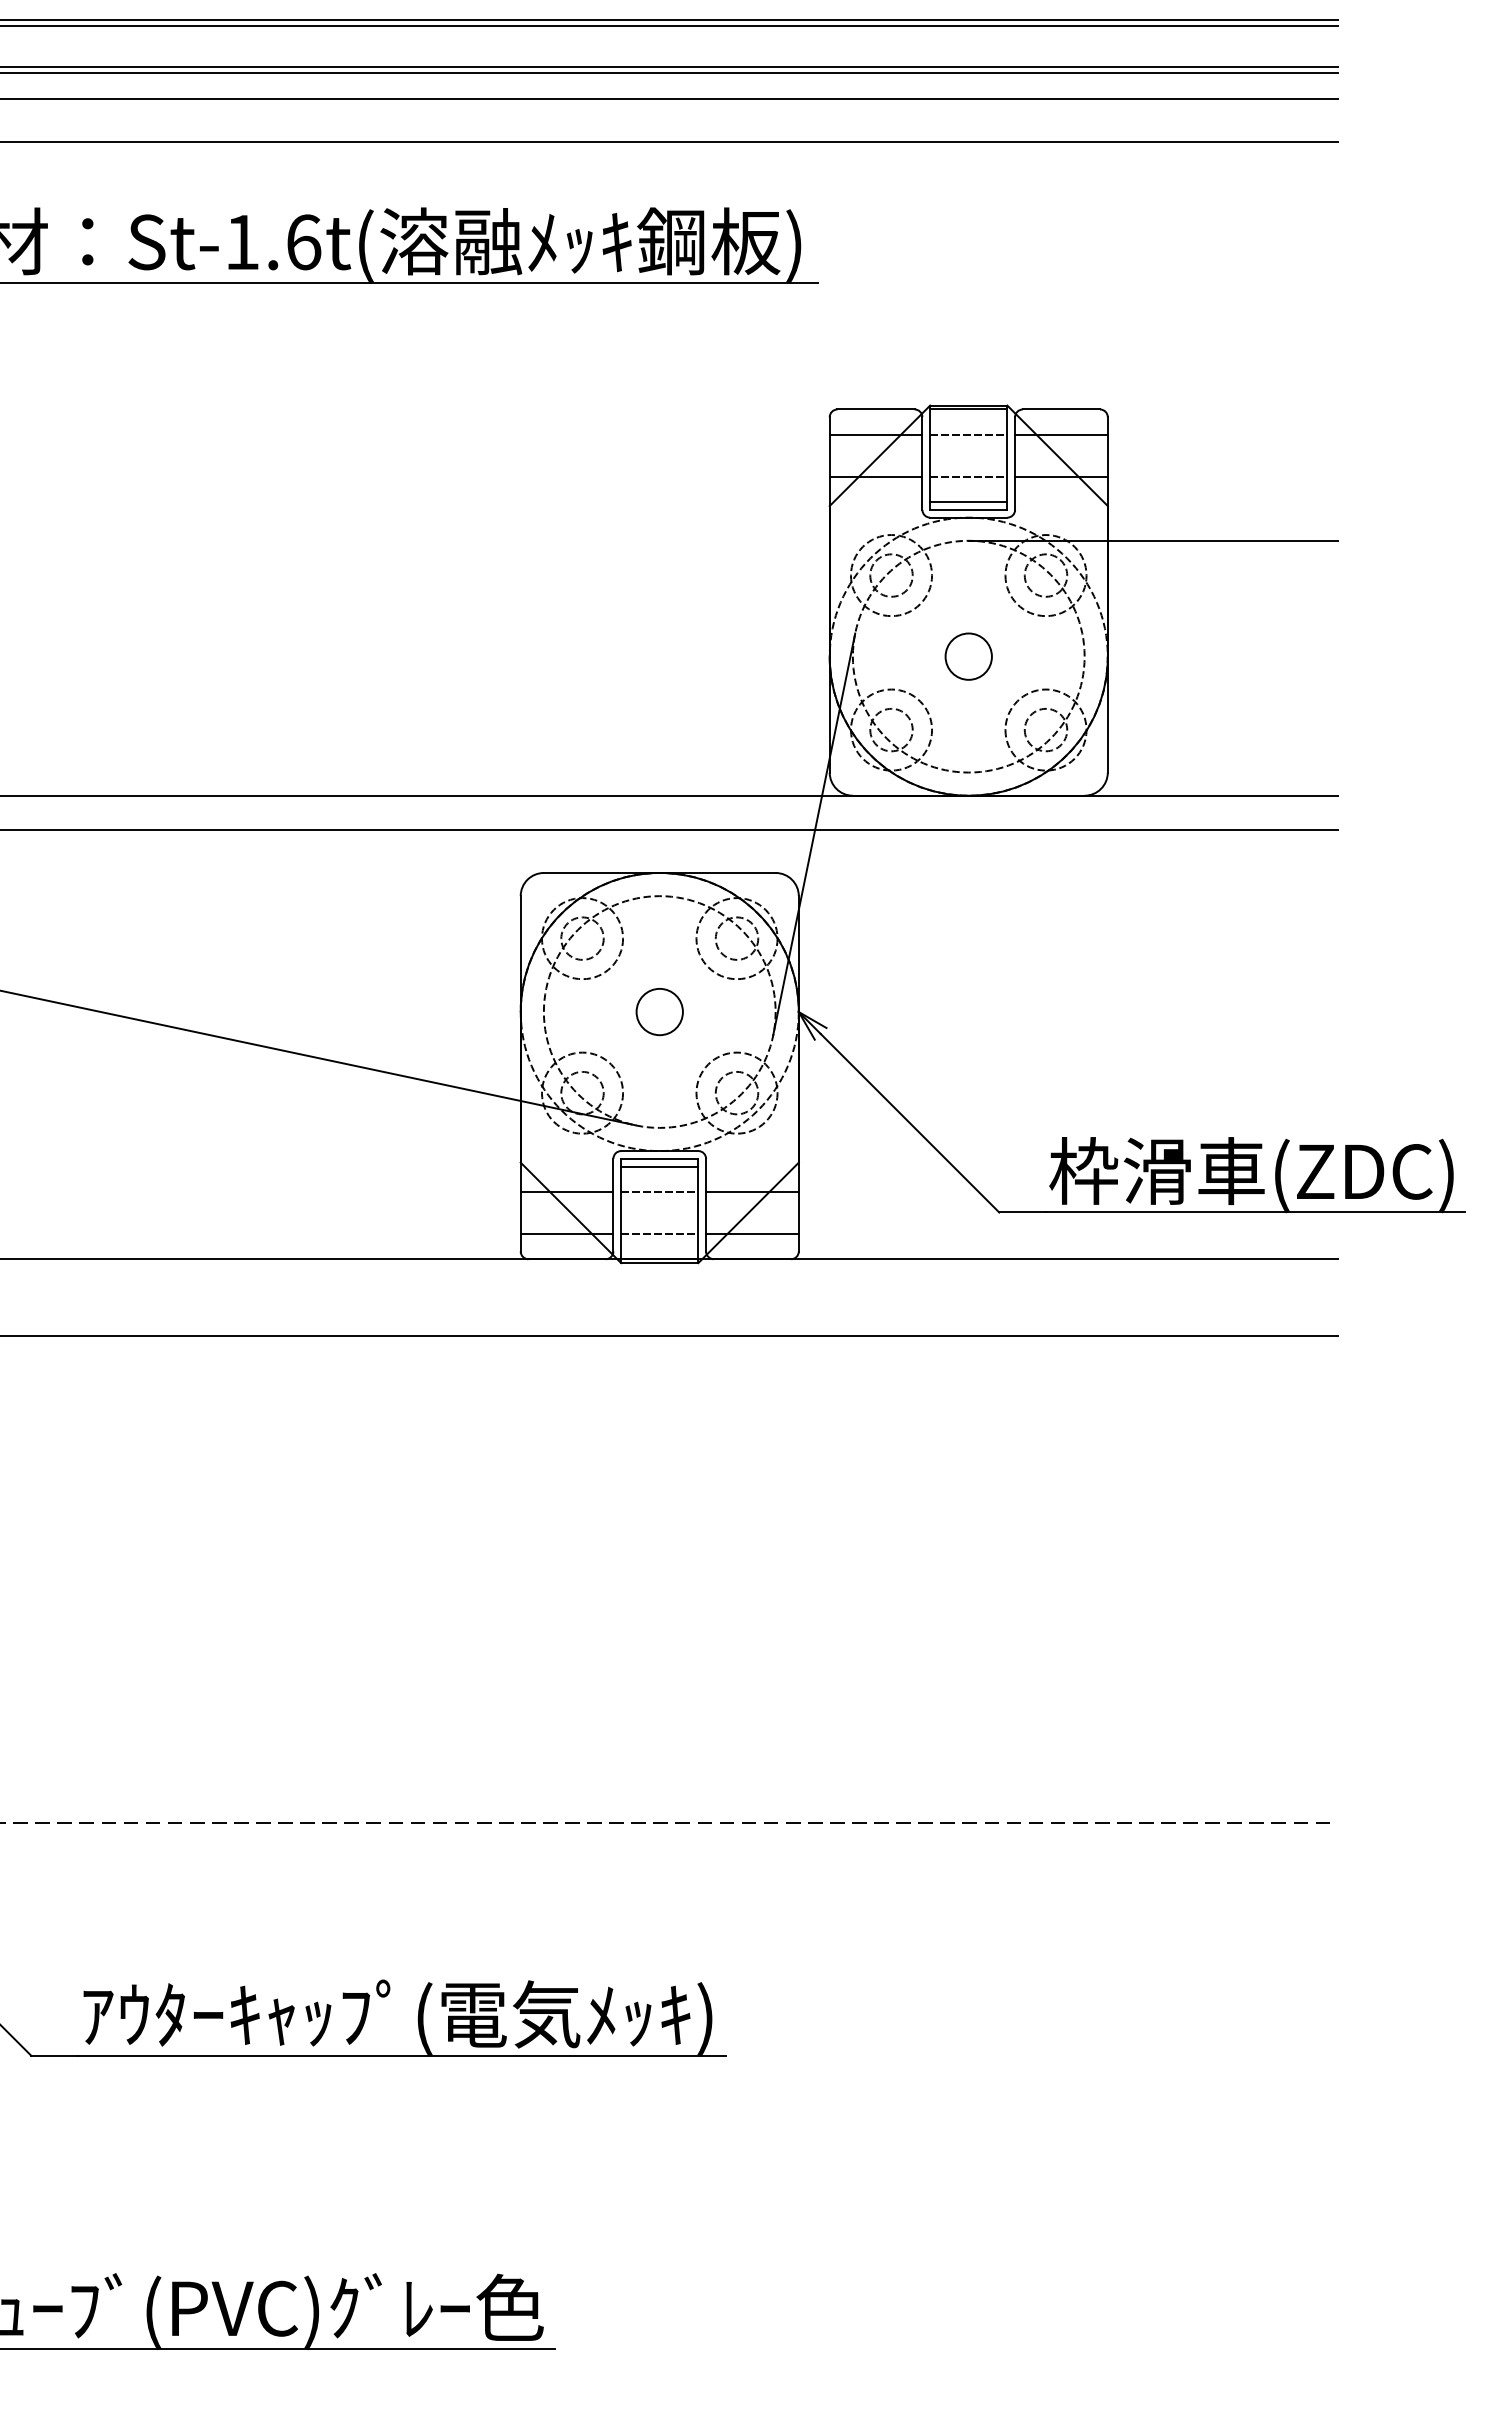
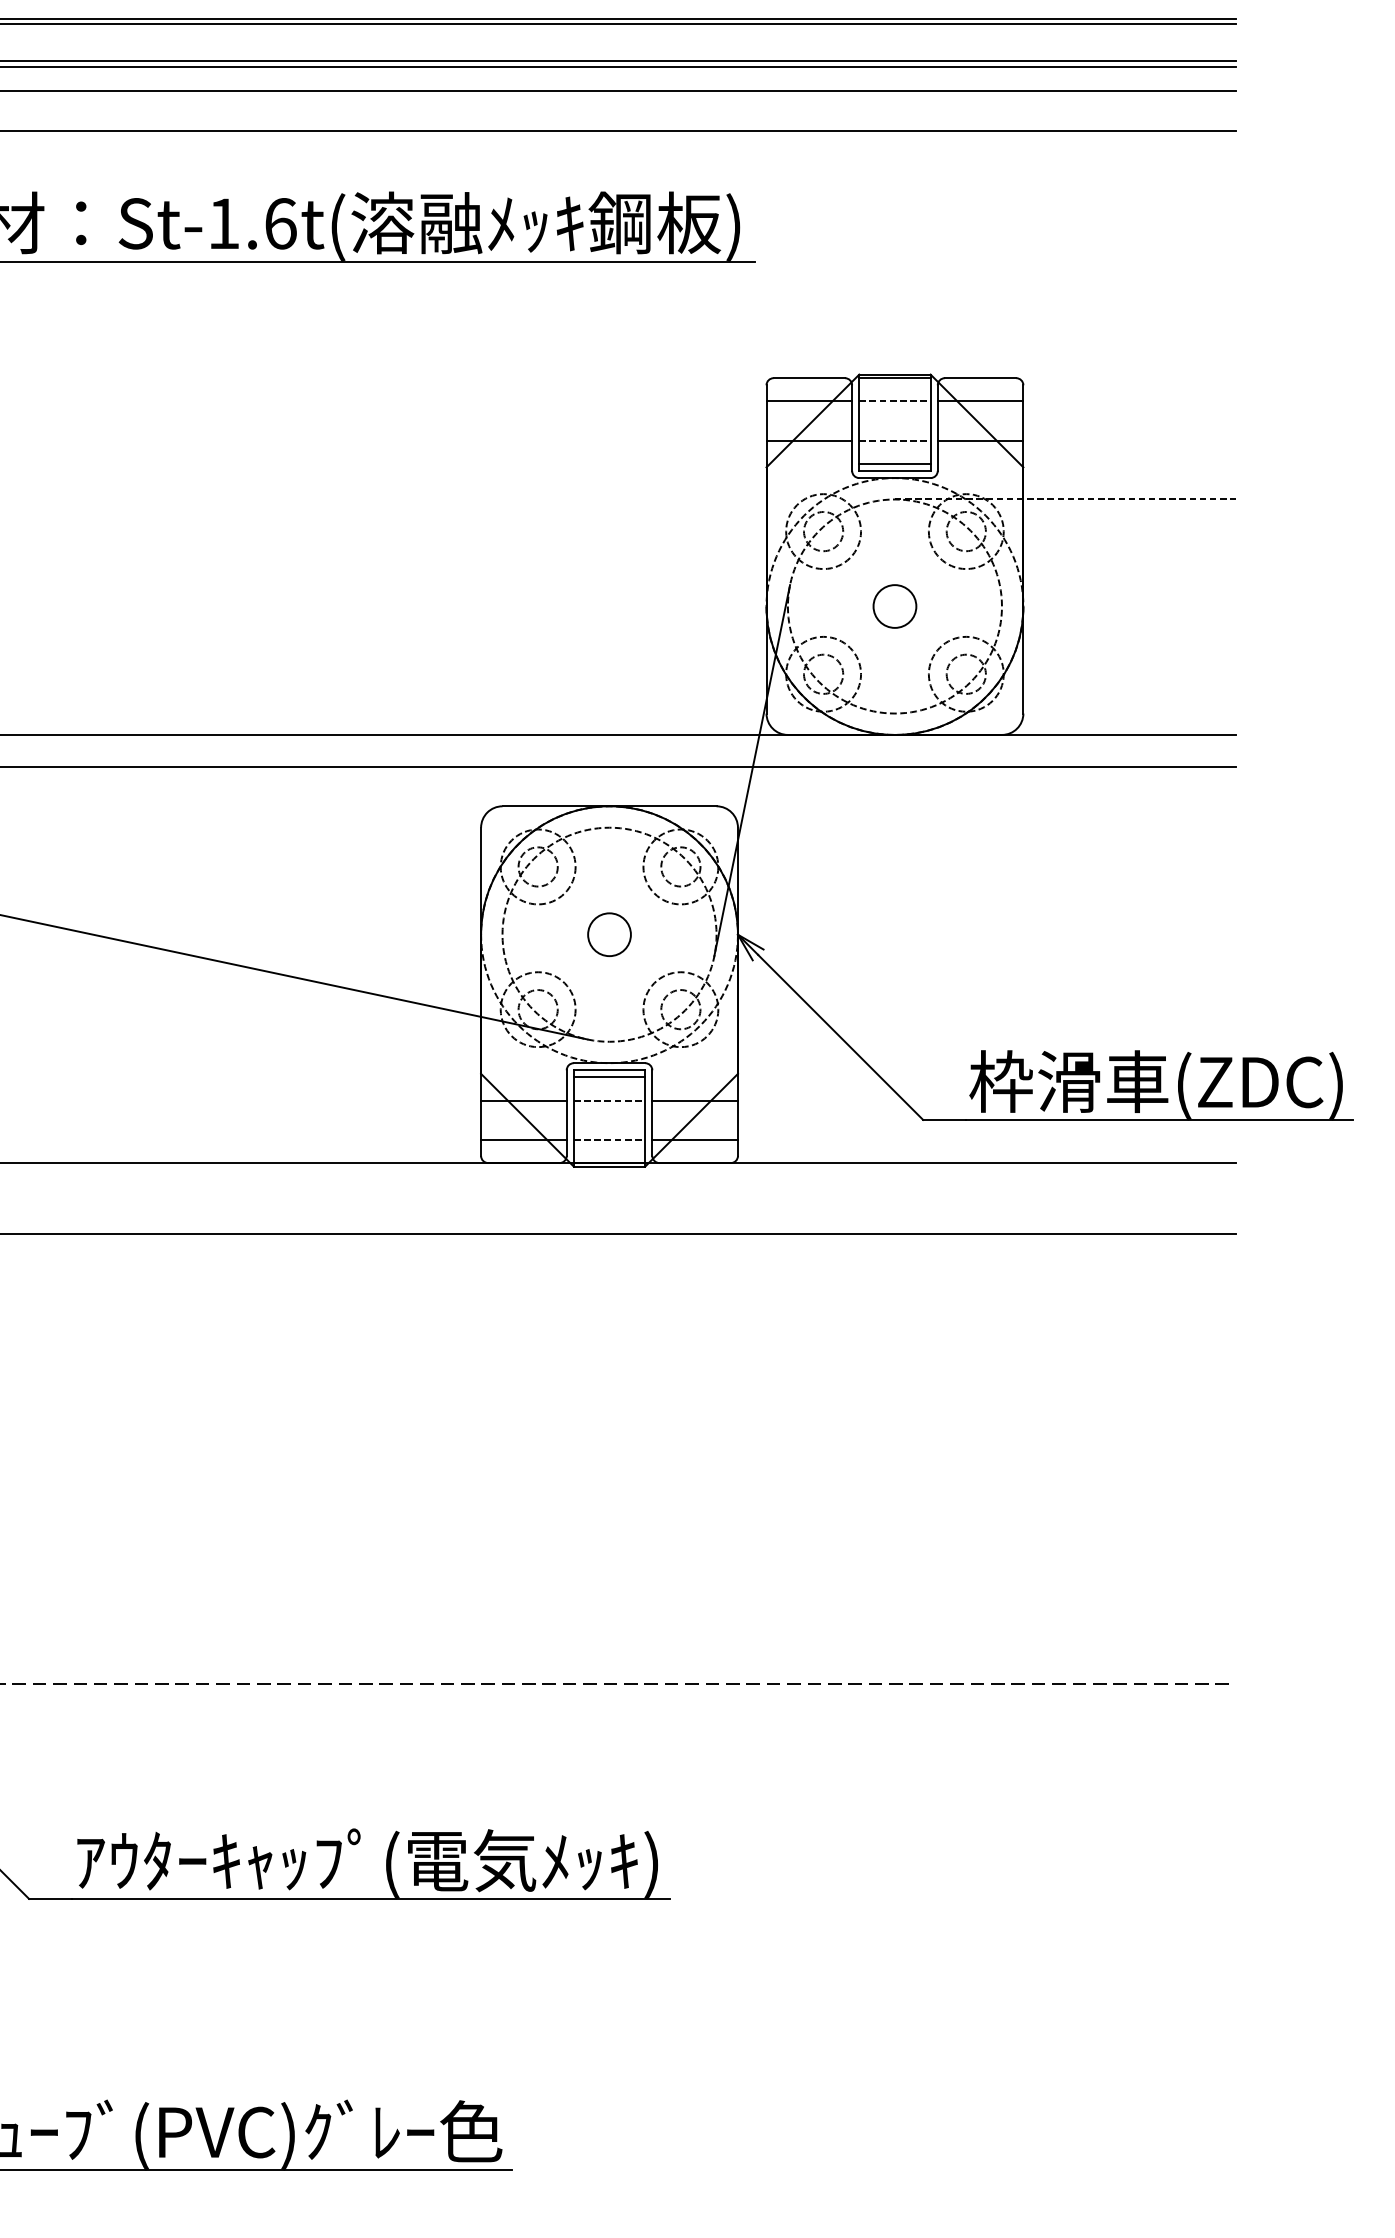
line: (1153, 540) -> (1065, 499), solid -> dashed

